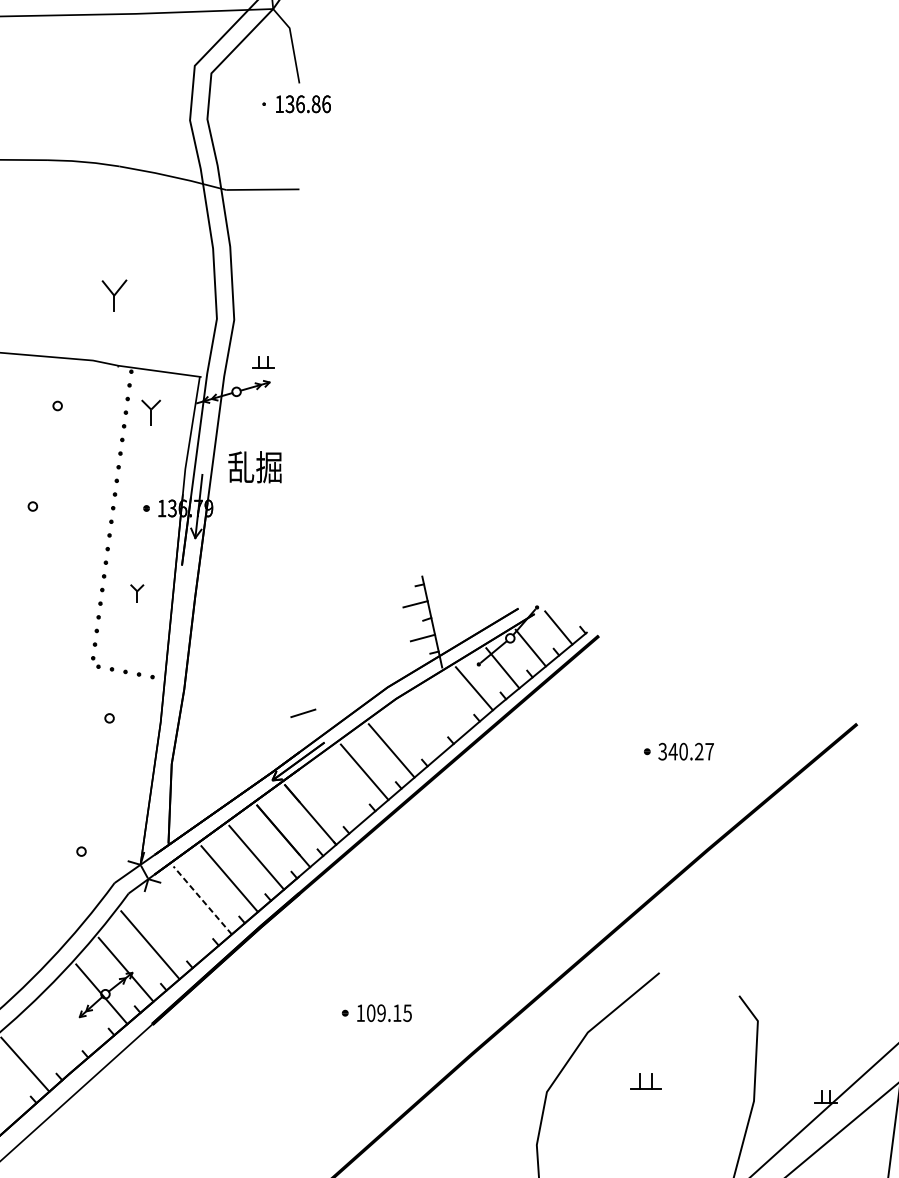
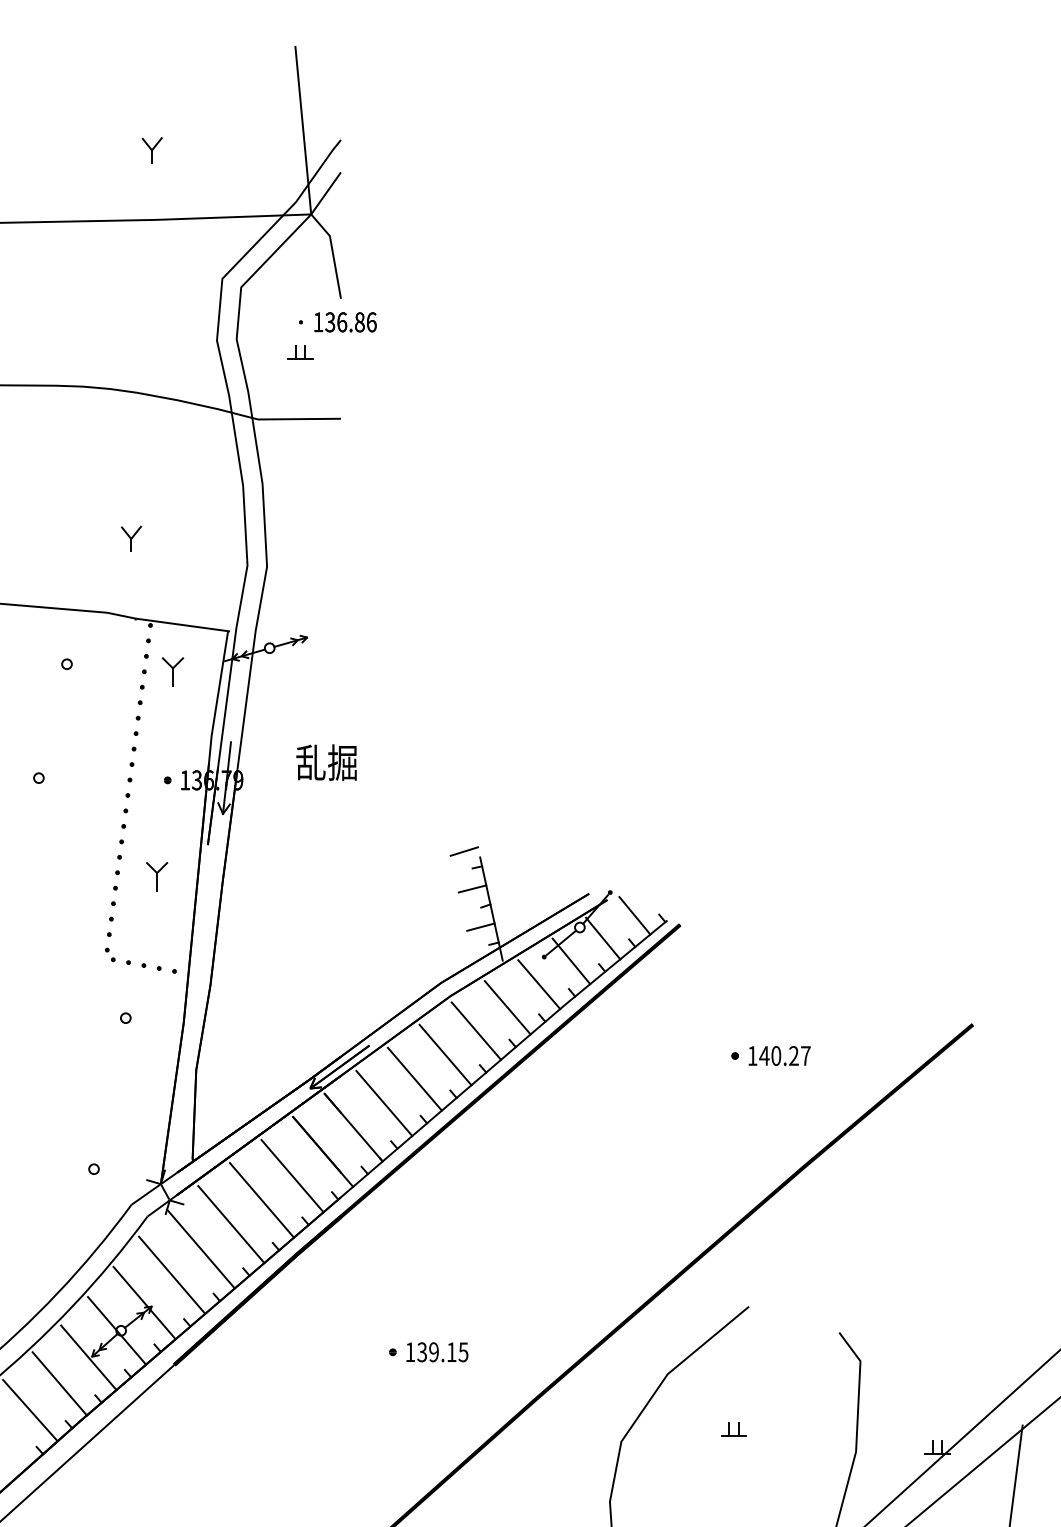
part: (114, 295) -> (131, 538), size x0.71
part: (263, 362) -> (300, 352), moved
text: (254, 467) -> (326, 762), moved
part: (137, 593) -> (157, 876), size x1.43
line: (446, 708) -> (507, 1007), added
line: (302, 713) -> (463, 851), moved
line: (419, 729) -> (476, 1030), added
text: (662, 751) -> (752, 1055), 340.27 -> 140.27
line: (337, 793) -> (384, 1103), added
line: (202, 900) -> (231, 1224), dashed -> solid
line: (175, 921) -> (200, 1248), added
text: (371, 1013) -> (422, 1352), 109.15 -> 139.15
line: (76, 1017) -> (88, 1357), added
line: (51, 1040) -> (59, 1383), added
part: (645, 1081) -> (733, 1429), size x0.71

